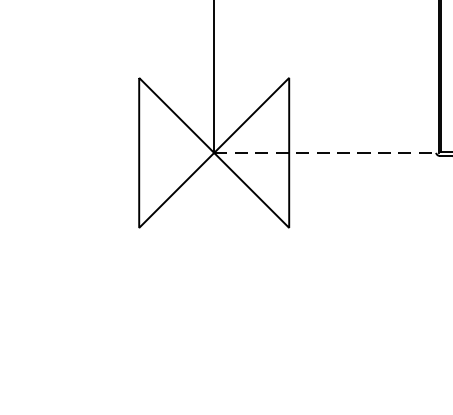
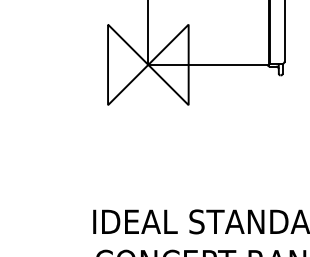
line: (327, 152) -> (209, 64), dashed -> solid

